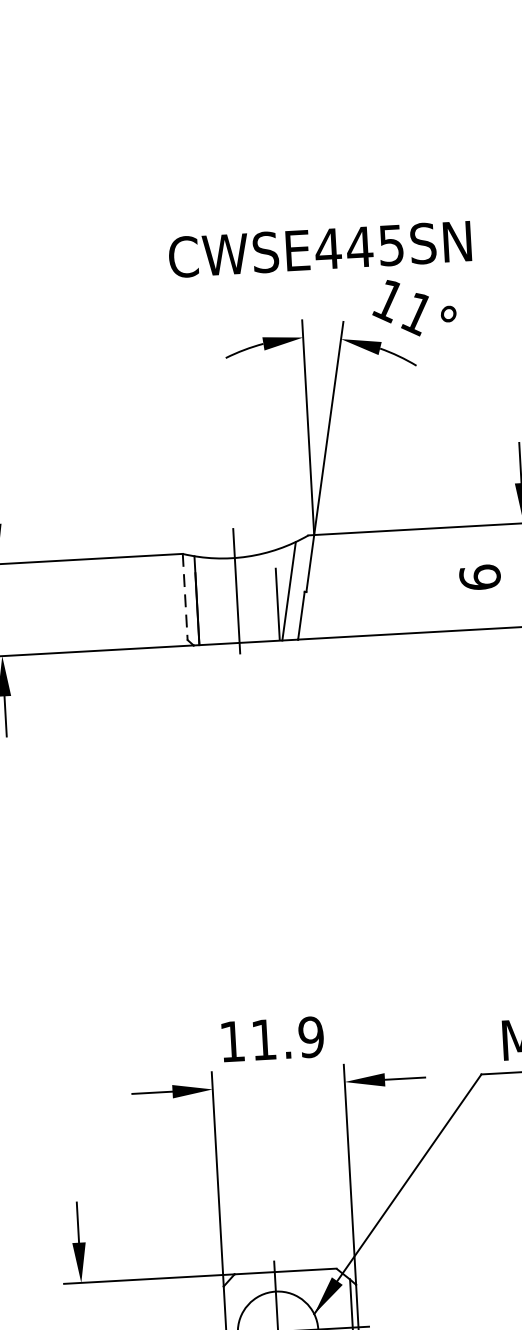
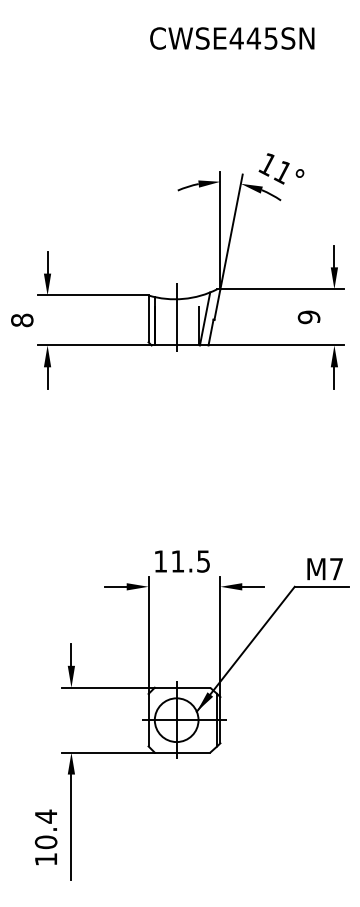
text: (320, 249) -> (232, 38), moved
text: (479, 577) -> (308, 317), 6 -> 9
line: (185, 598) -> (148, 319), dashed -> solid
text: (311, 1037) -> (203, 561), 11.9 -> 11.5

